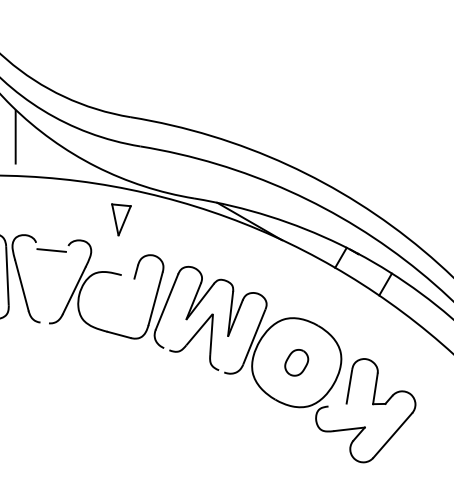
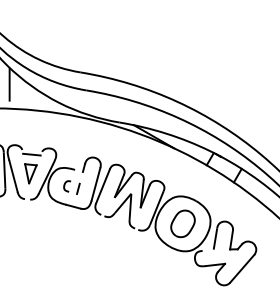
part: (120, 219) -> (30, 173), moved
part: (115, 303) -> (71, 187), added
part: (295, 362) -> (182, 223), size x1.67

